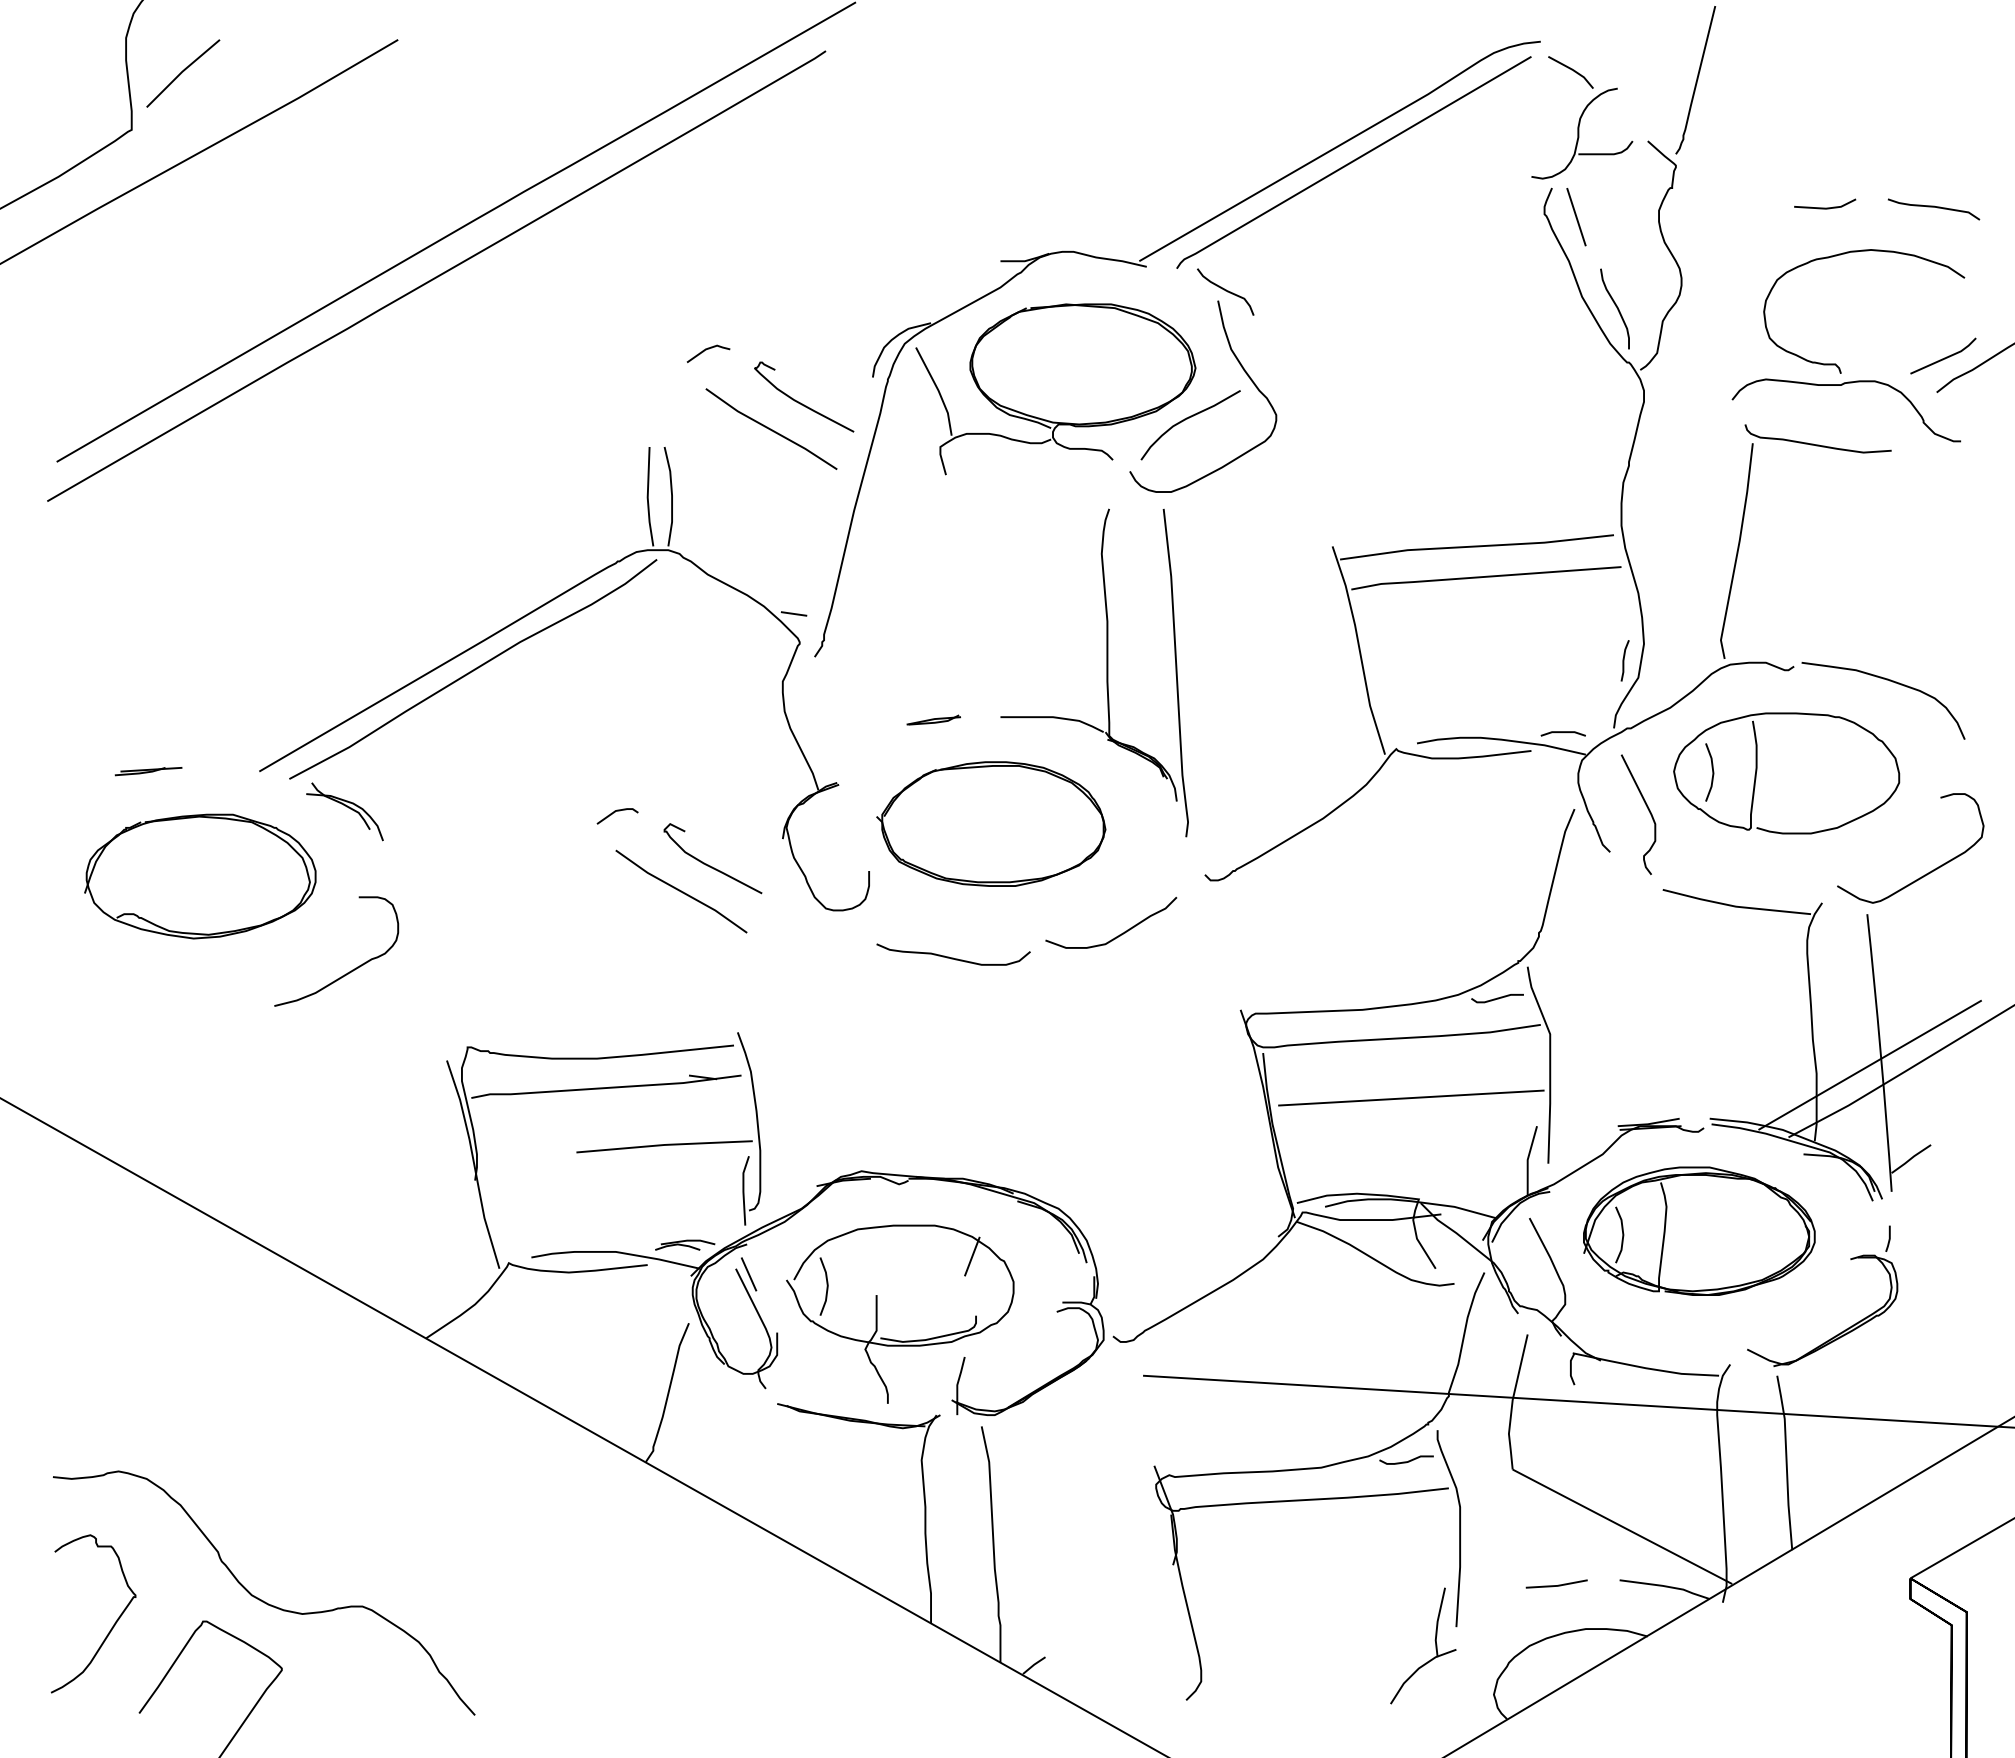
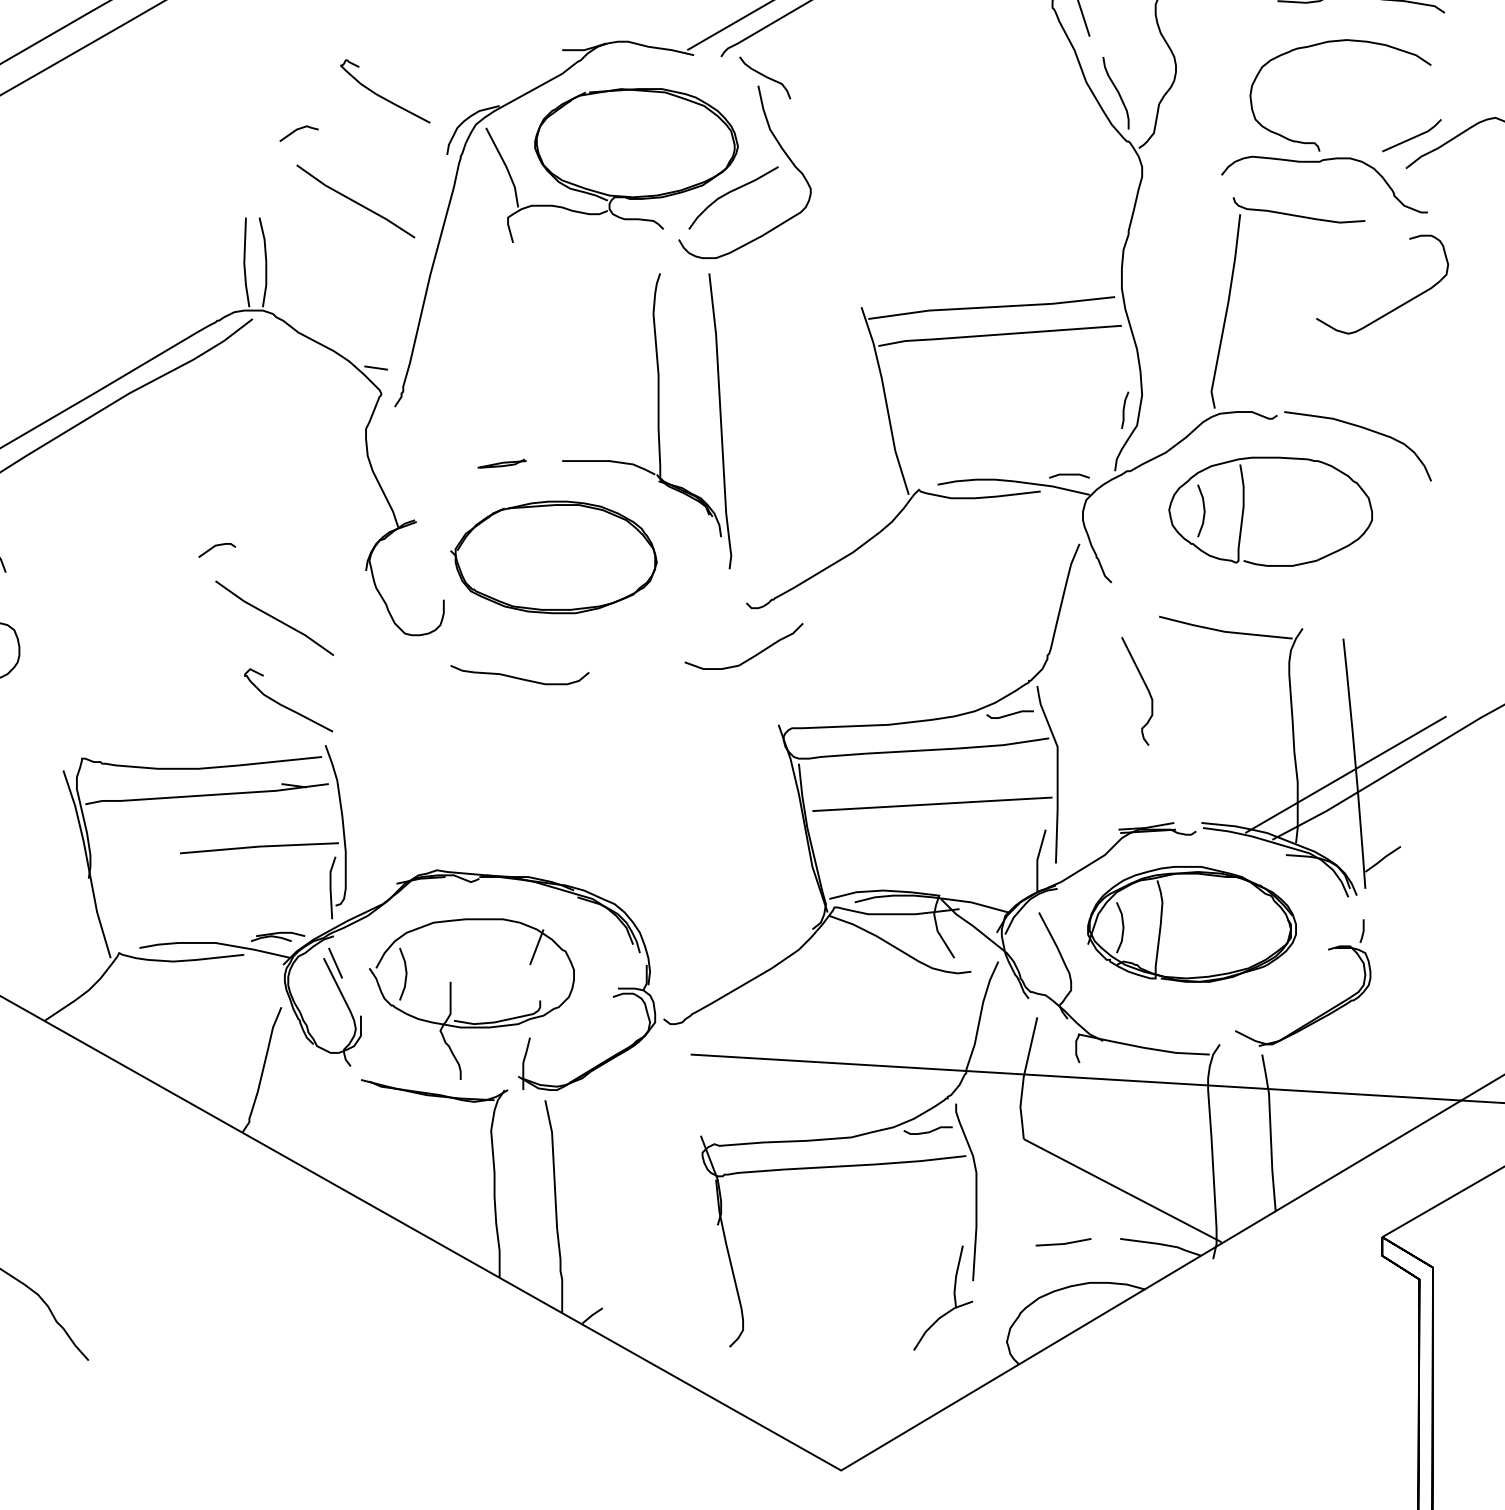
curve: (800, 402) -> (381, 96), moved
curve: (1647, 809) -> (1145, 686), moved
curve: (708, 864) -> (284, 705), moved
curve: (1924, 874) -> (1394, 308), moved
curve: (1117, 935) -> (749, 657), moved

